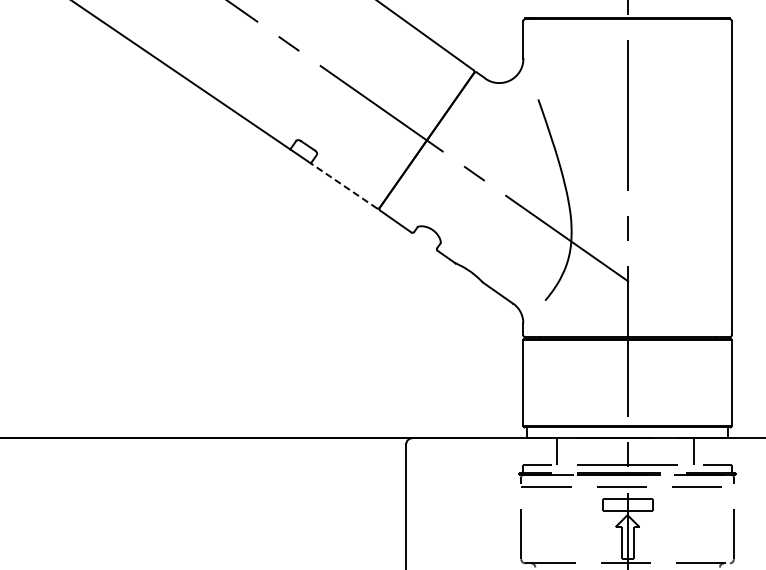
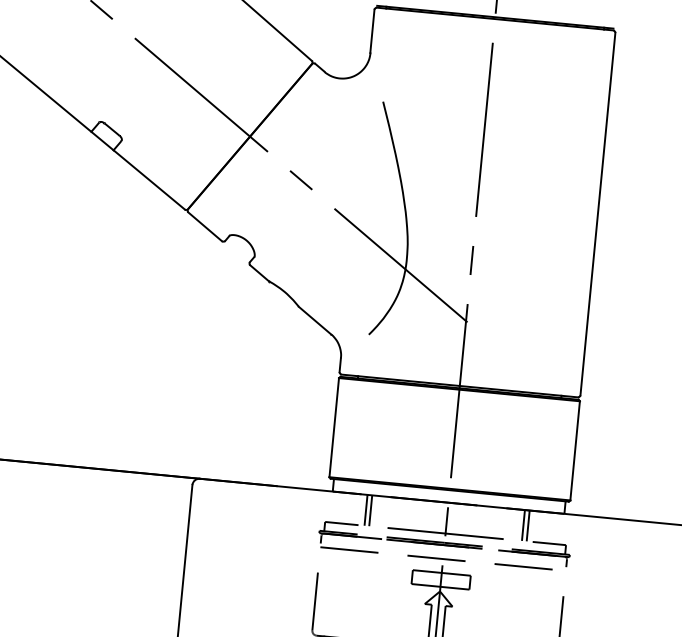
line: (343, 185) -> (148, 179), dashed -> solid
line: (561, 451) -> (370, 510), added
line: (697, 451) -> (527, 525), added

